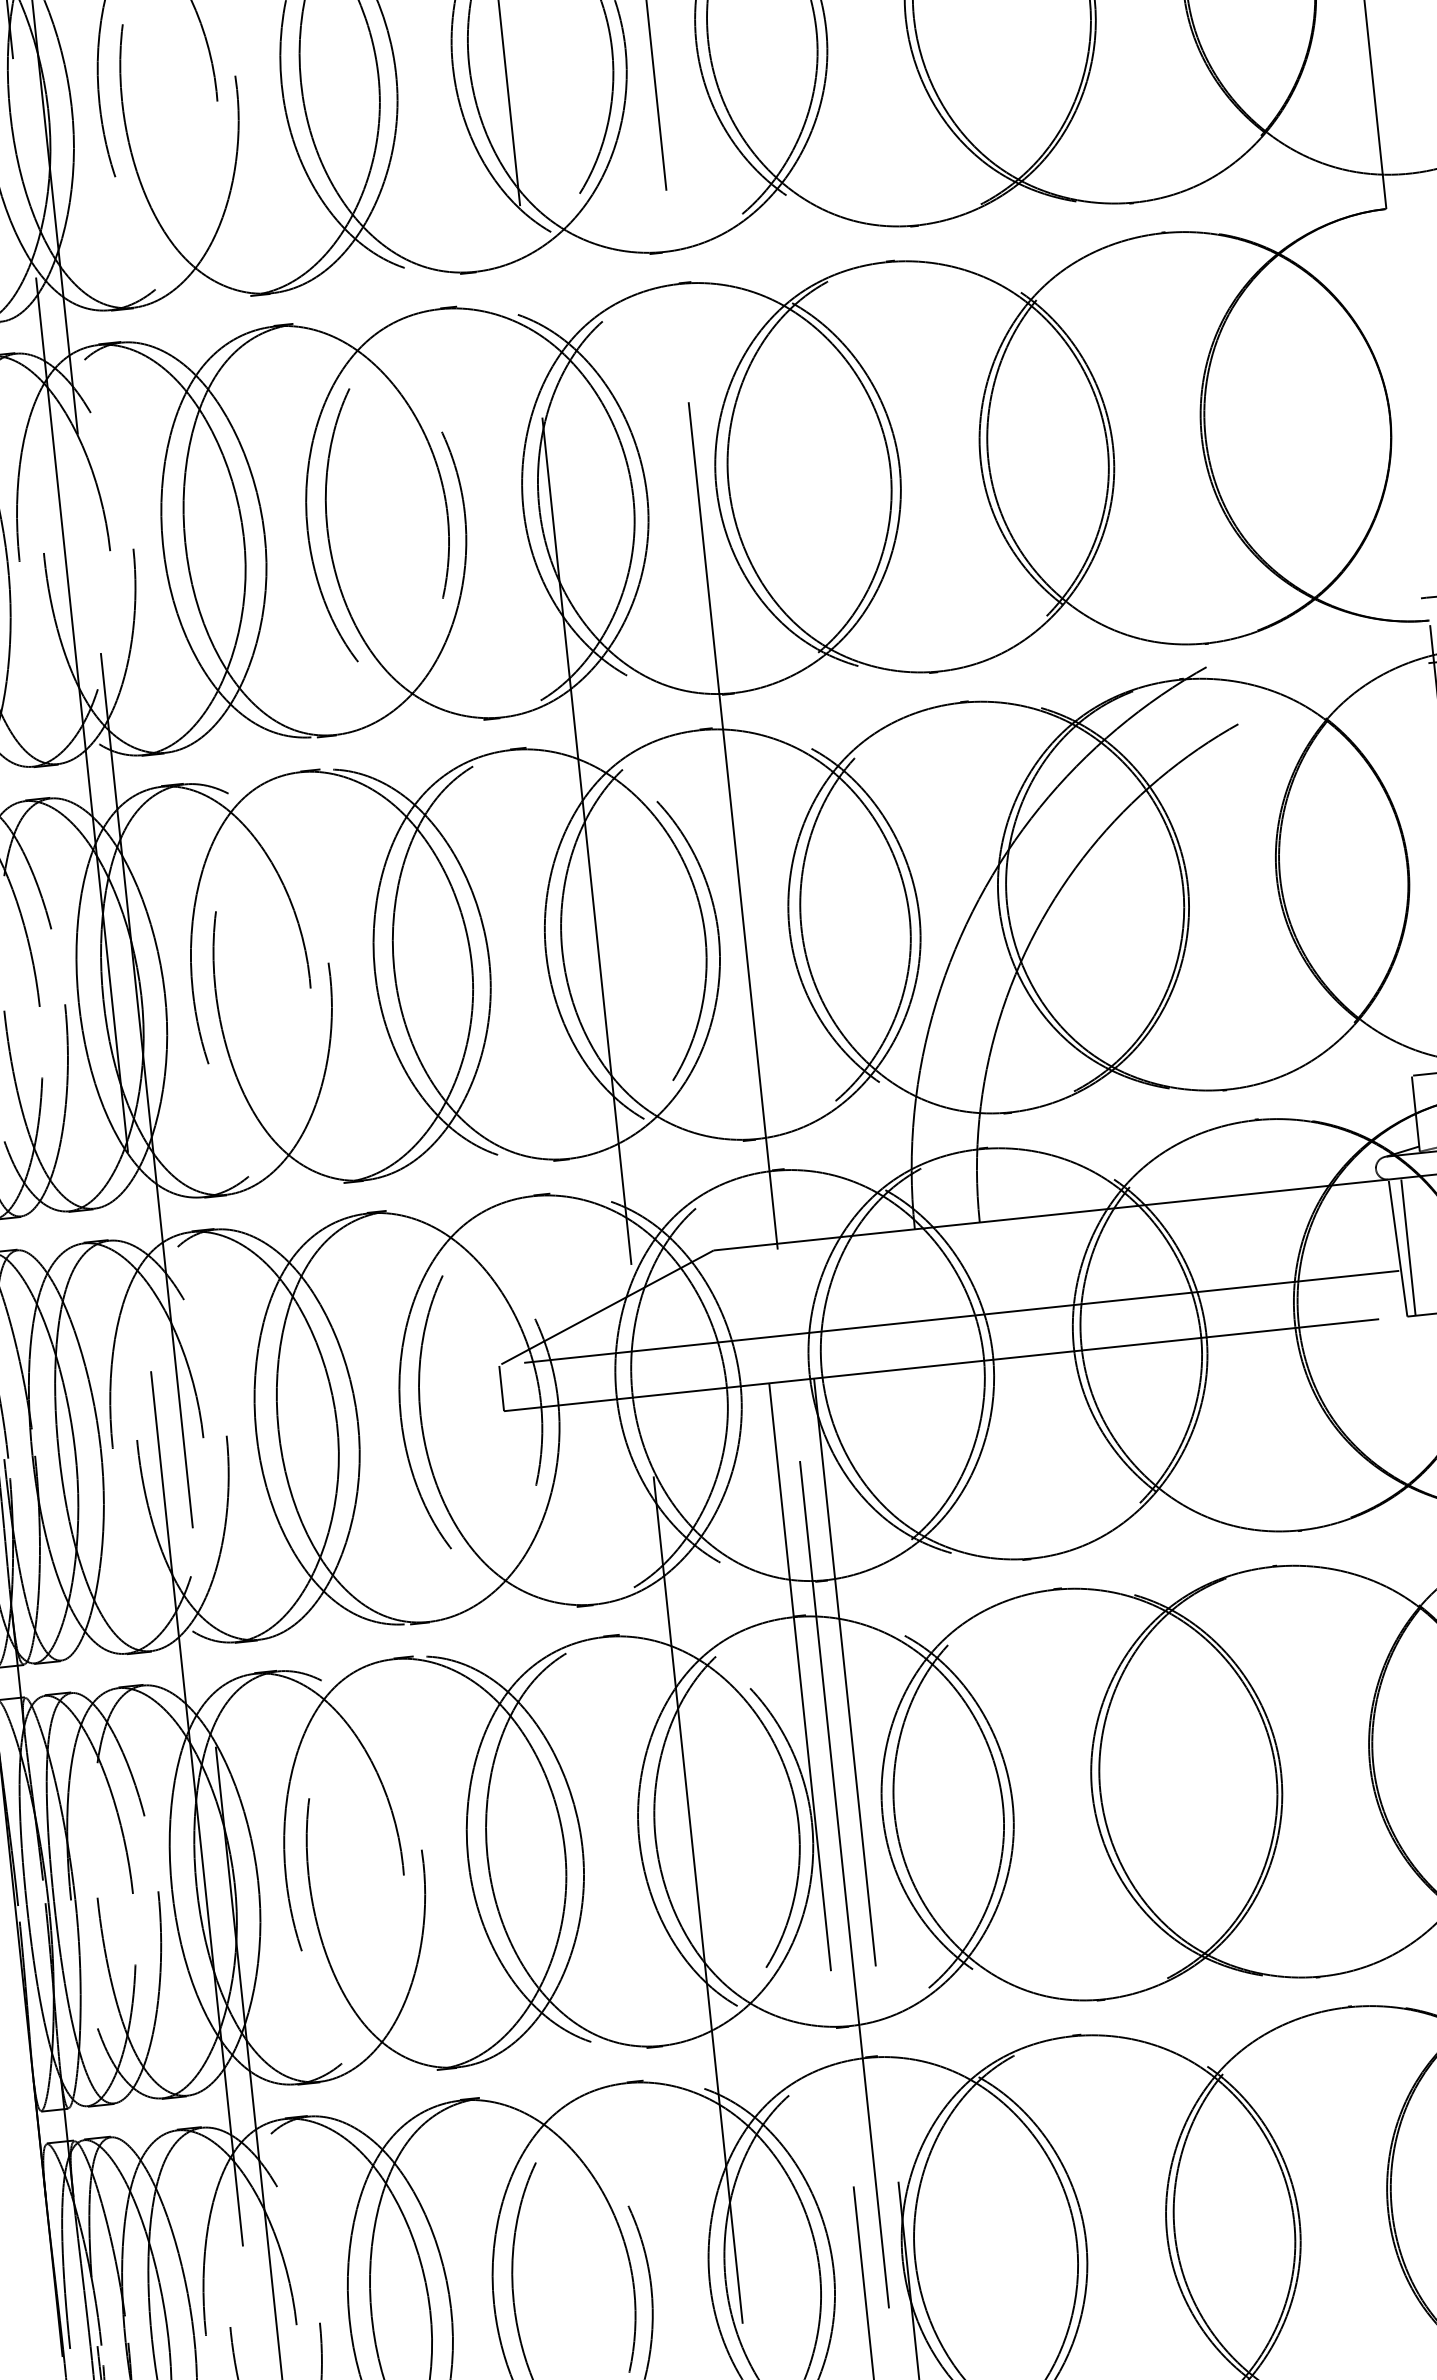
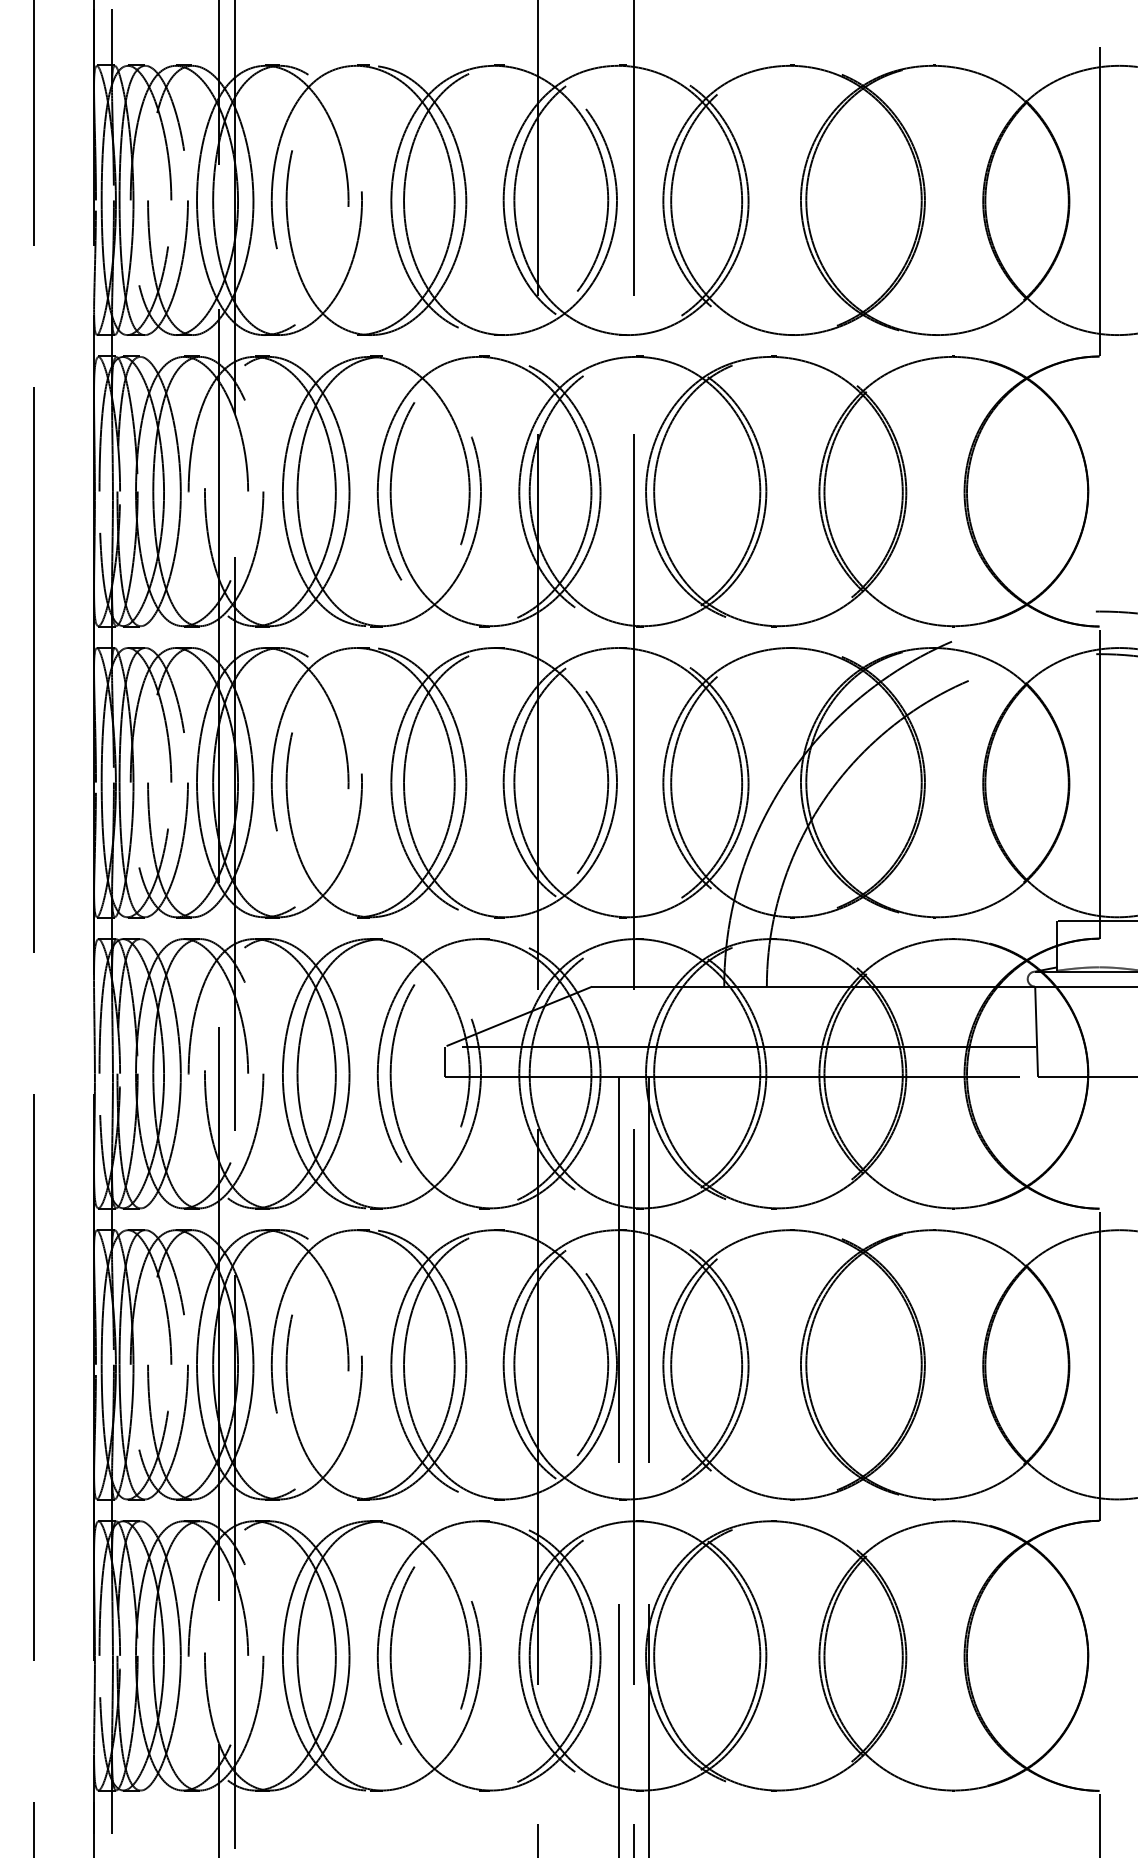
line: (1408, 1246) -> (1043, 1031), removed

